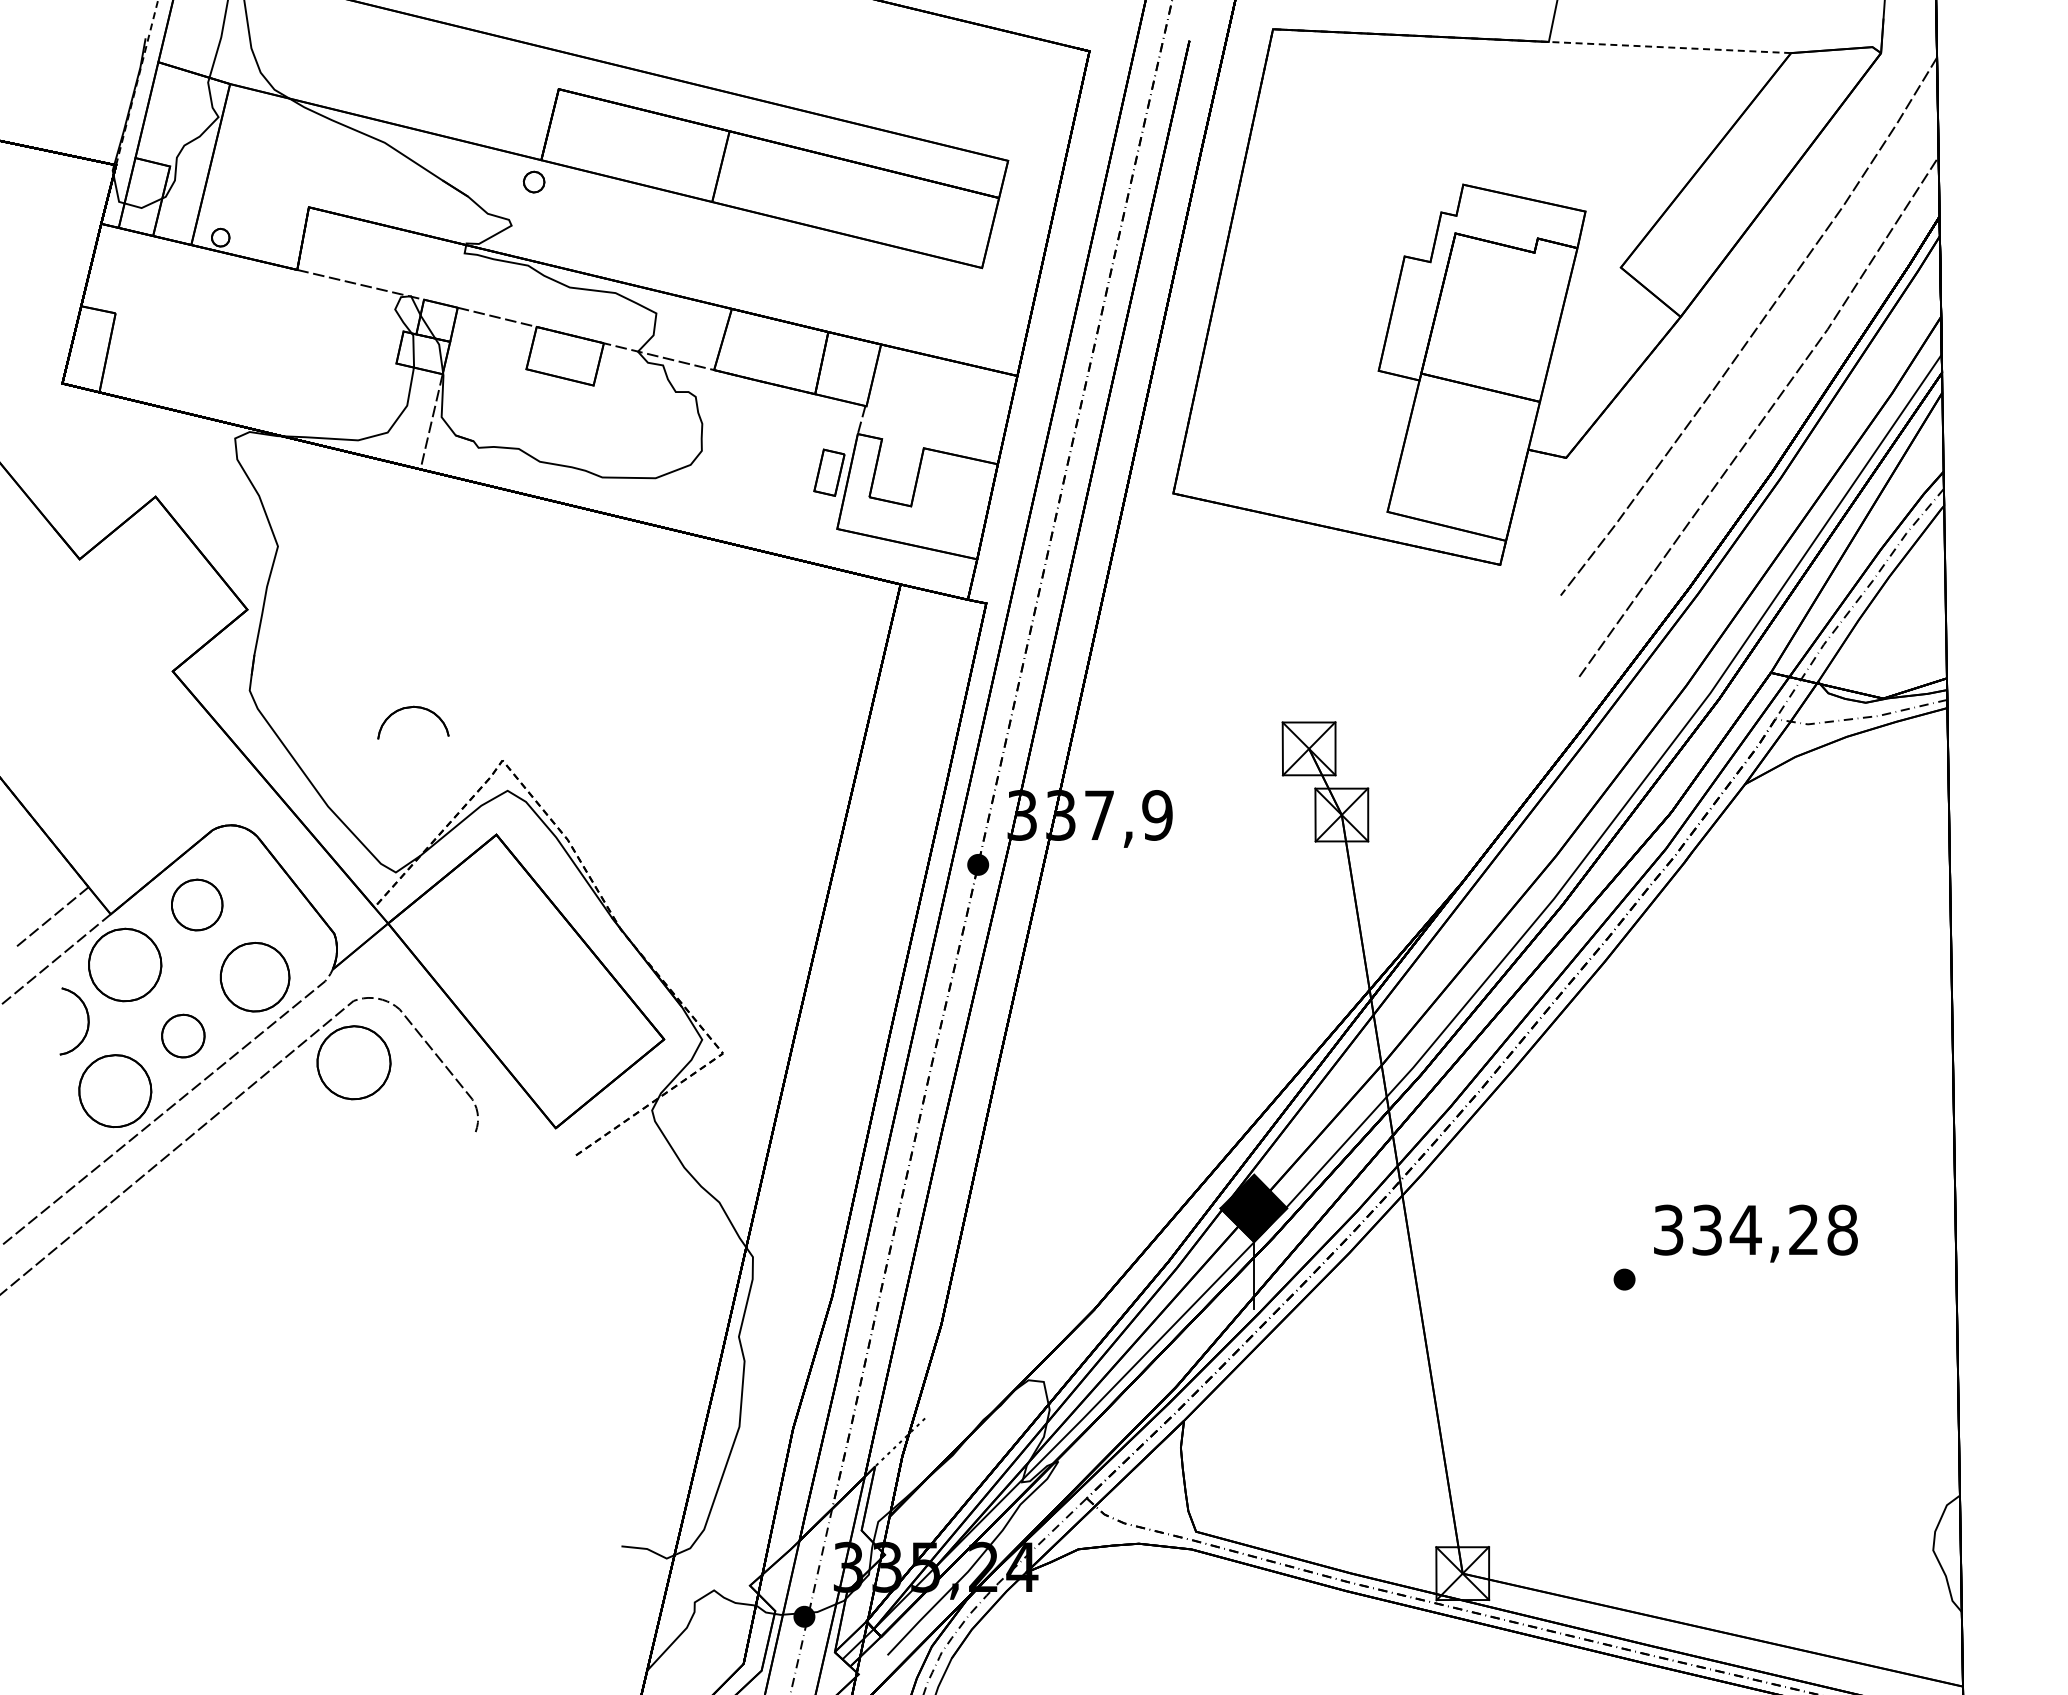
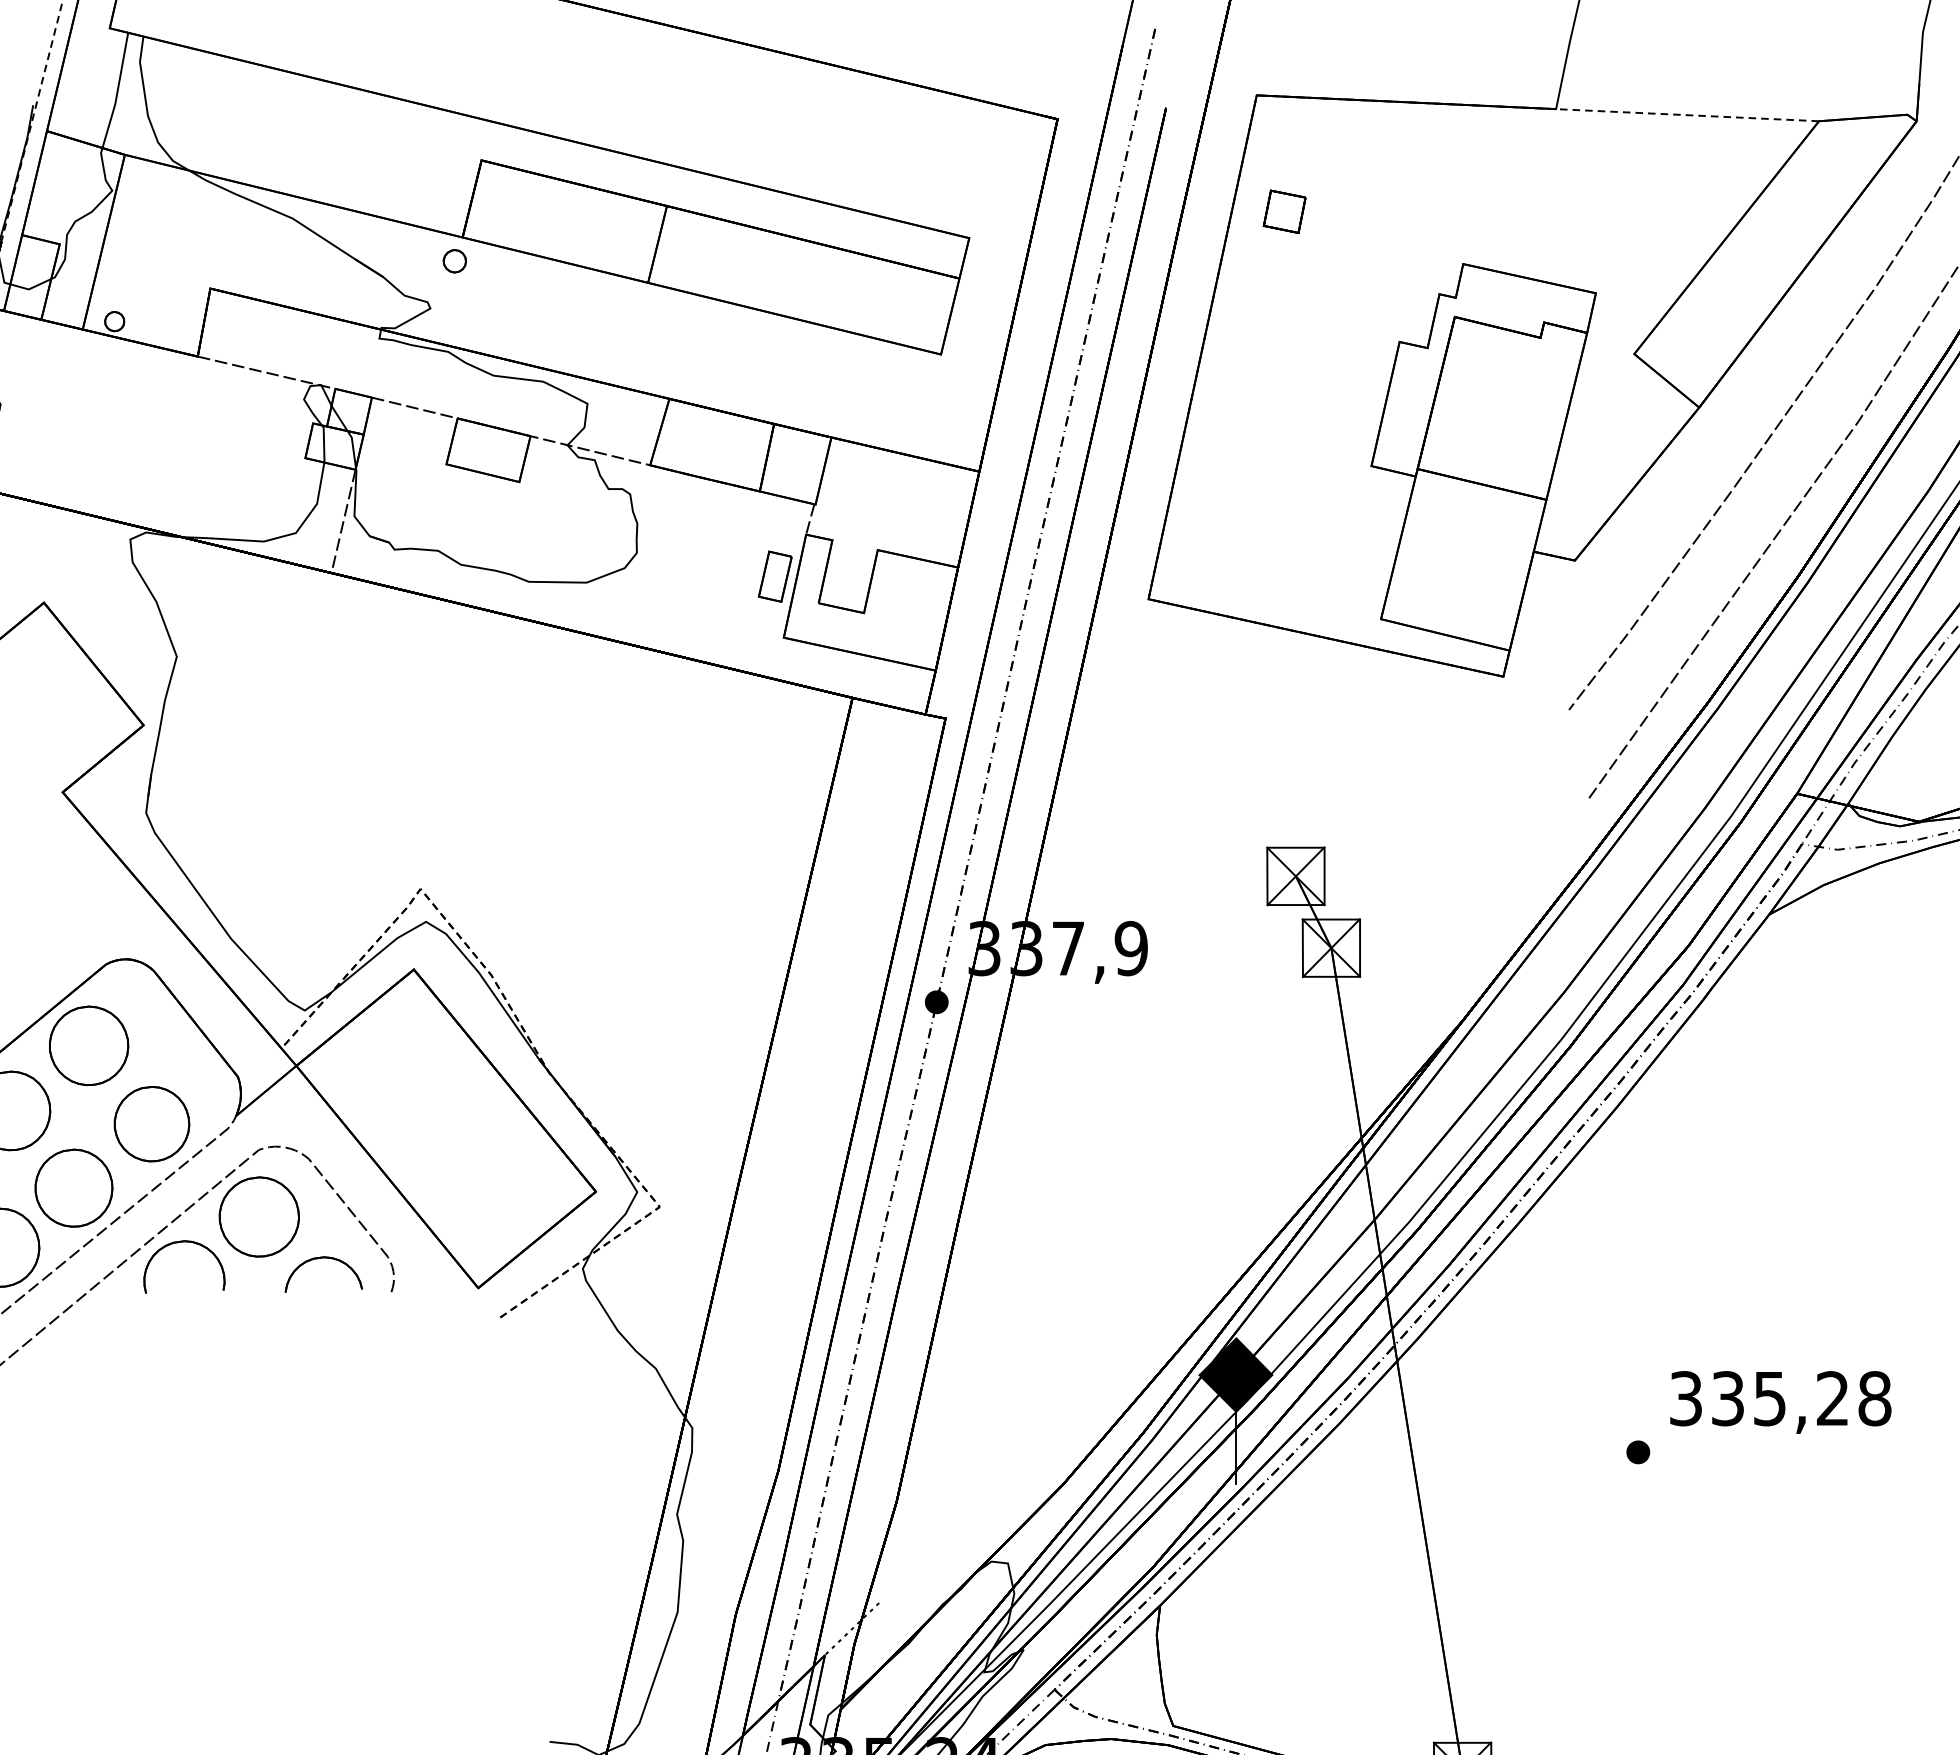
part: (1298, 136) -> (1284, 211), added
part: (411, 708) -> (321, 1259), moved
part: (197, 904) -> (89, 1045), size x1.43
part: (183, 1035) -> (74, 1187), size x1.67
part: (284, 1086) -> (183, 1242), added
text: (1745, 1230) -> (1769, 1399), 334,28 -> 335,28

